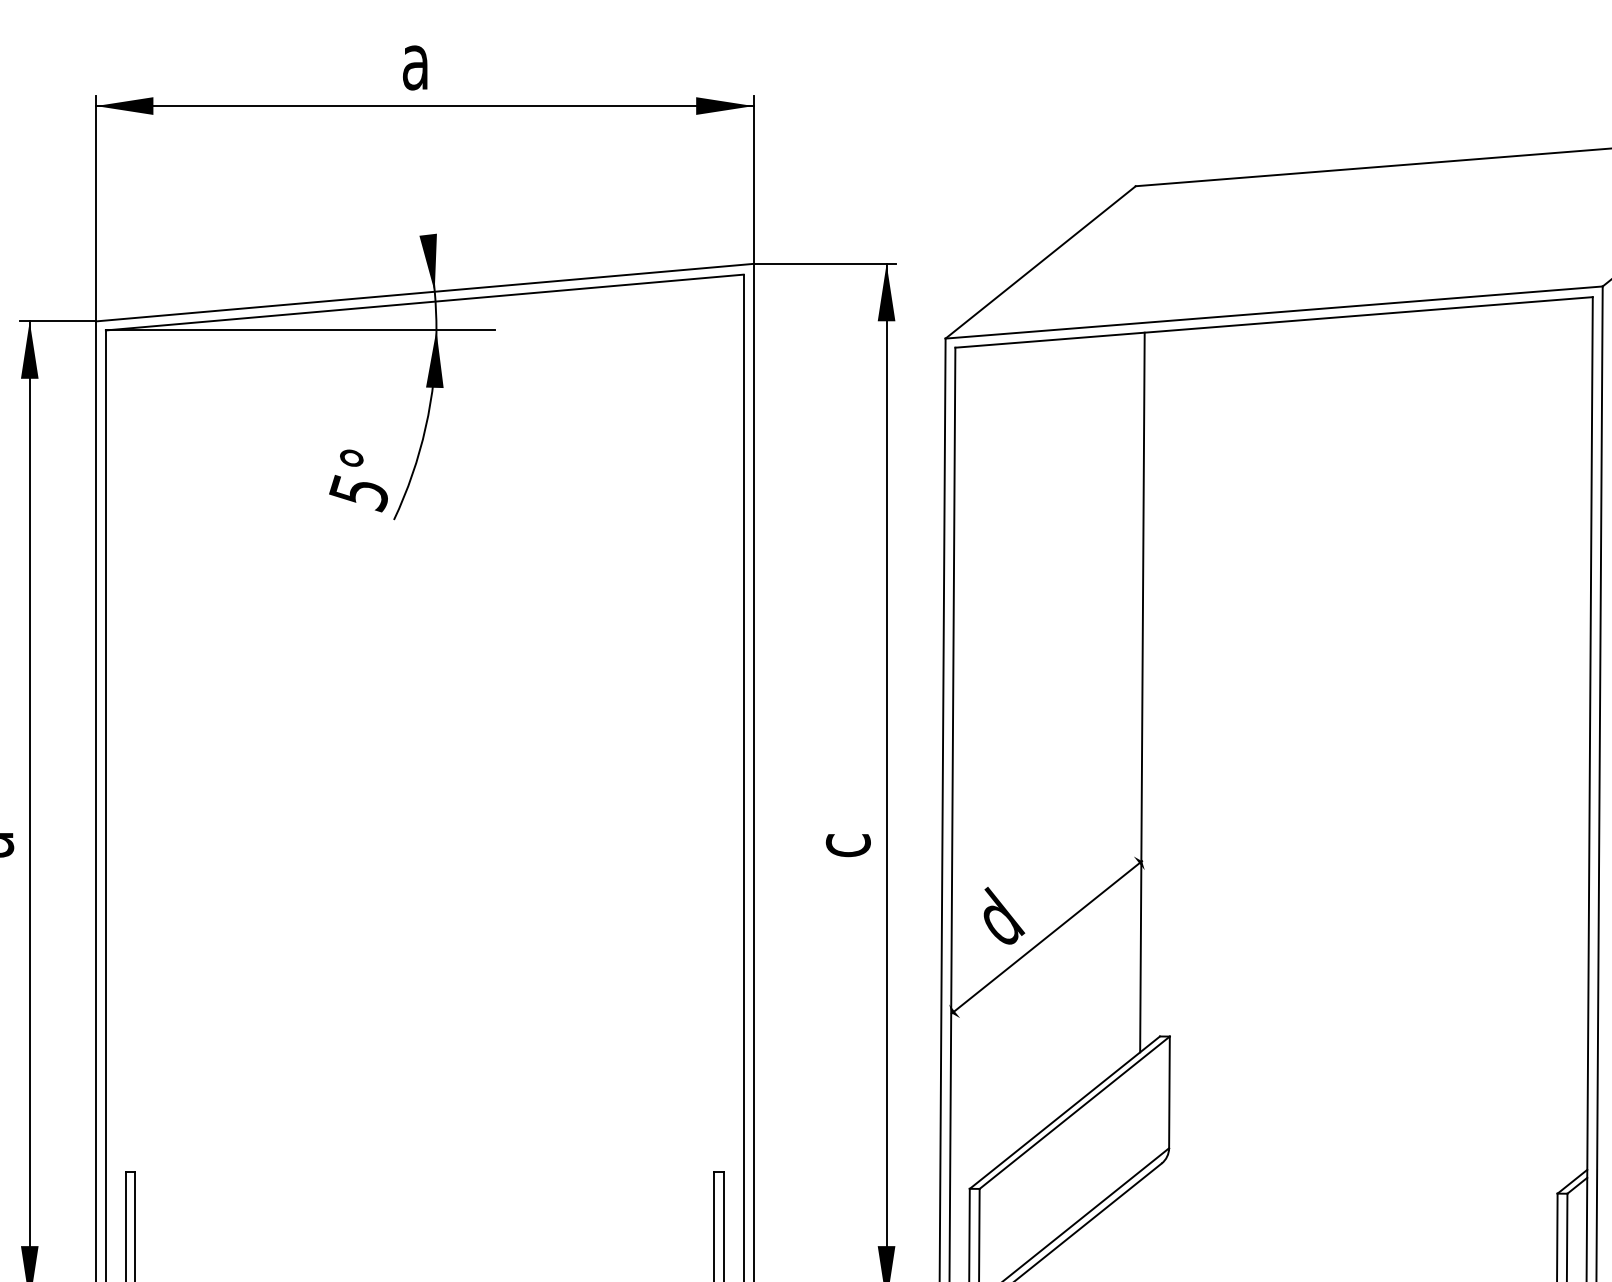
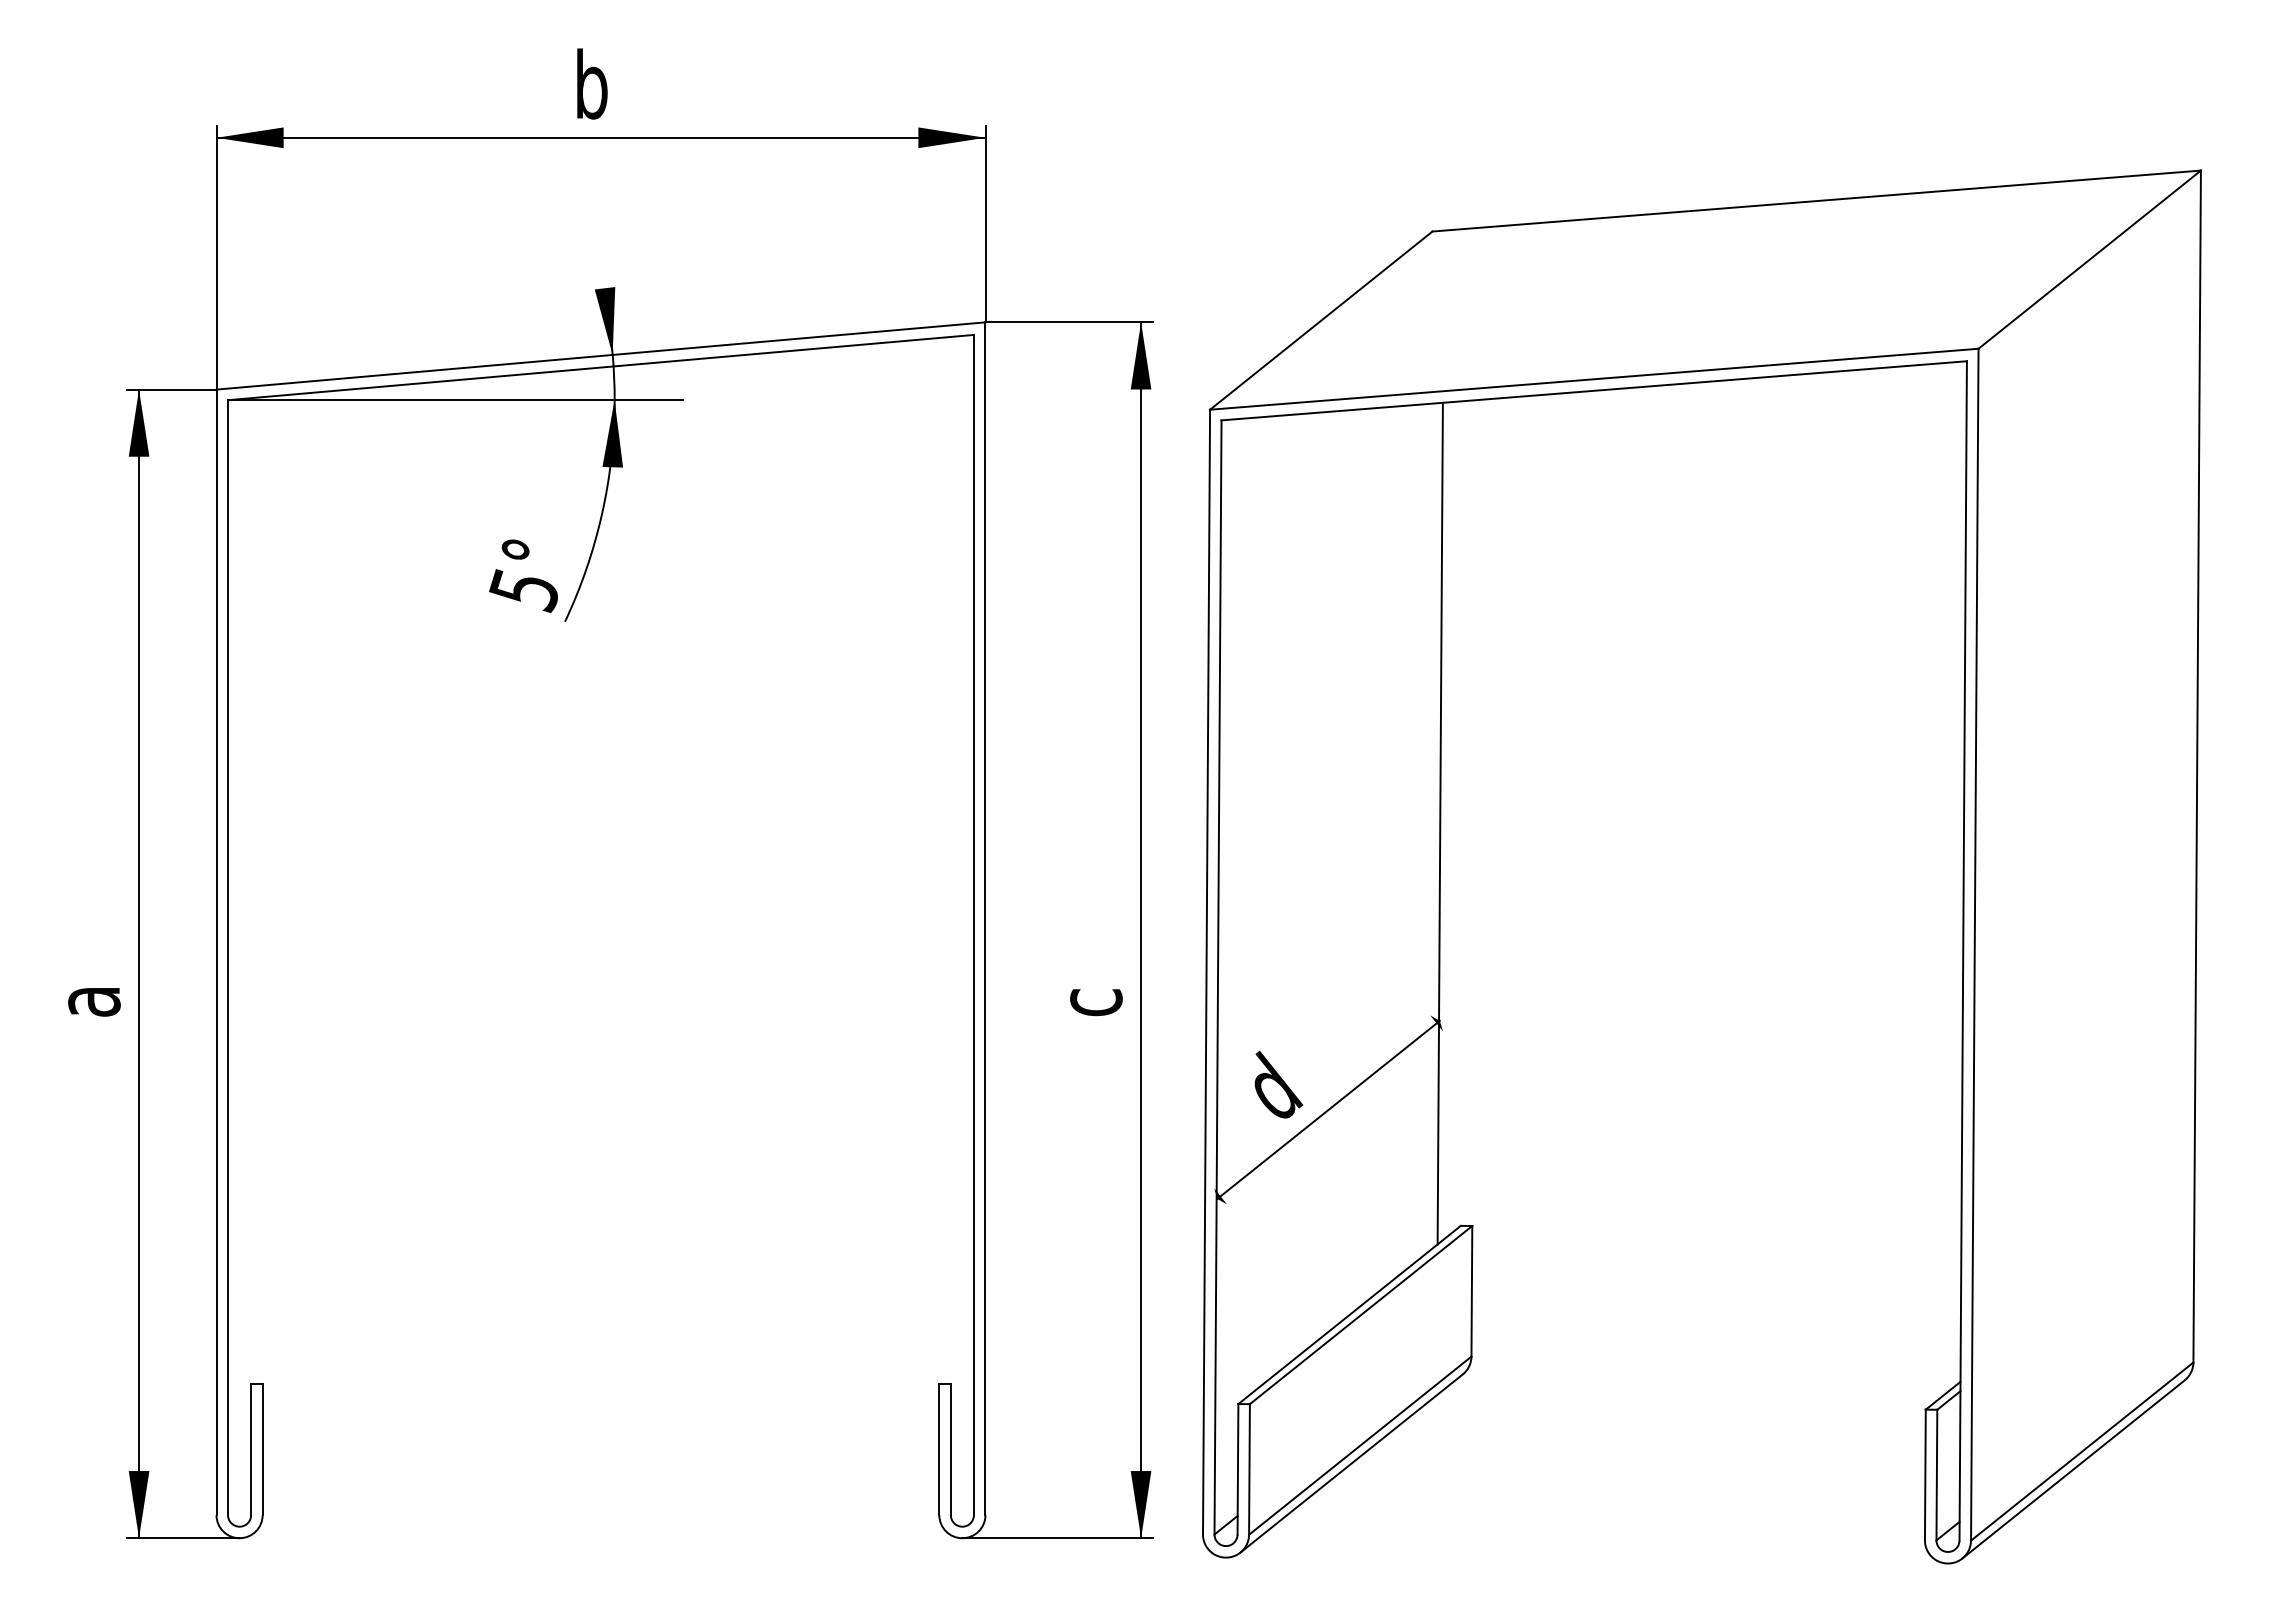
text: (416, 59) -> (591, 83), a -> b

